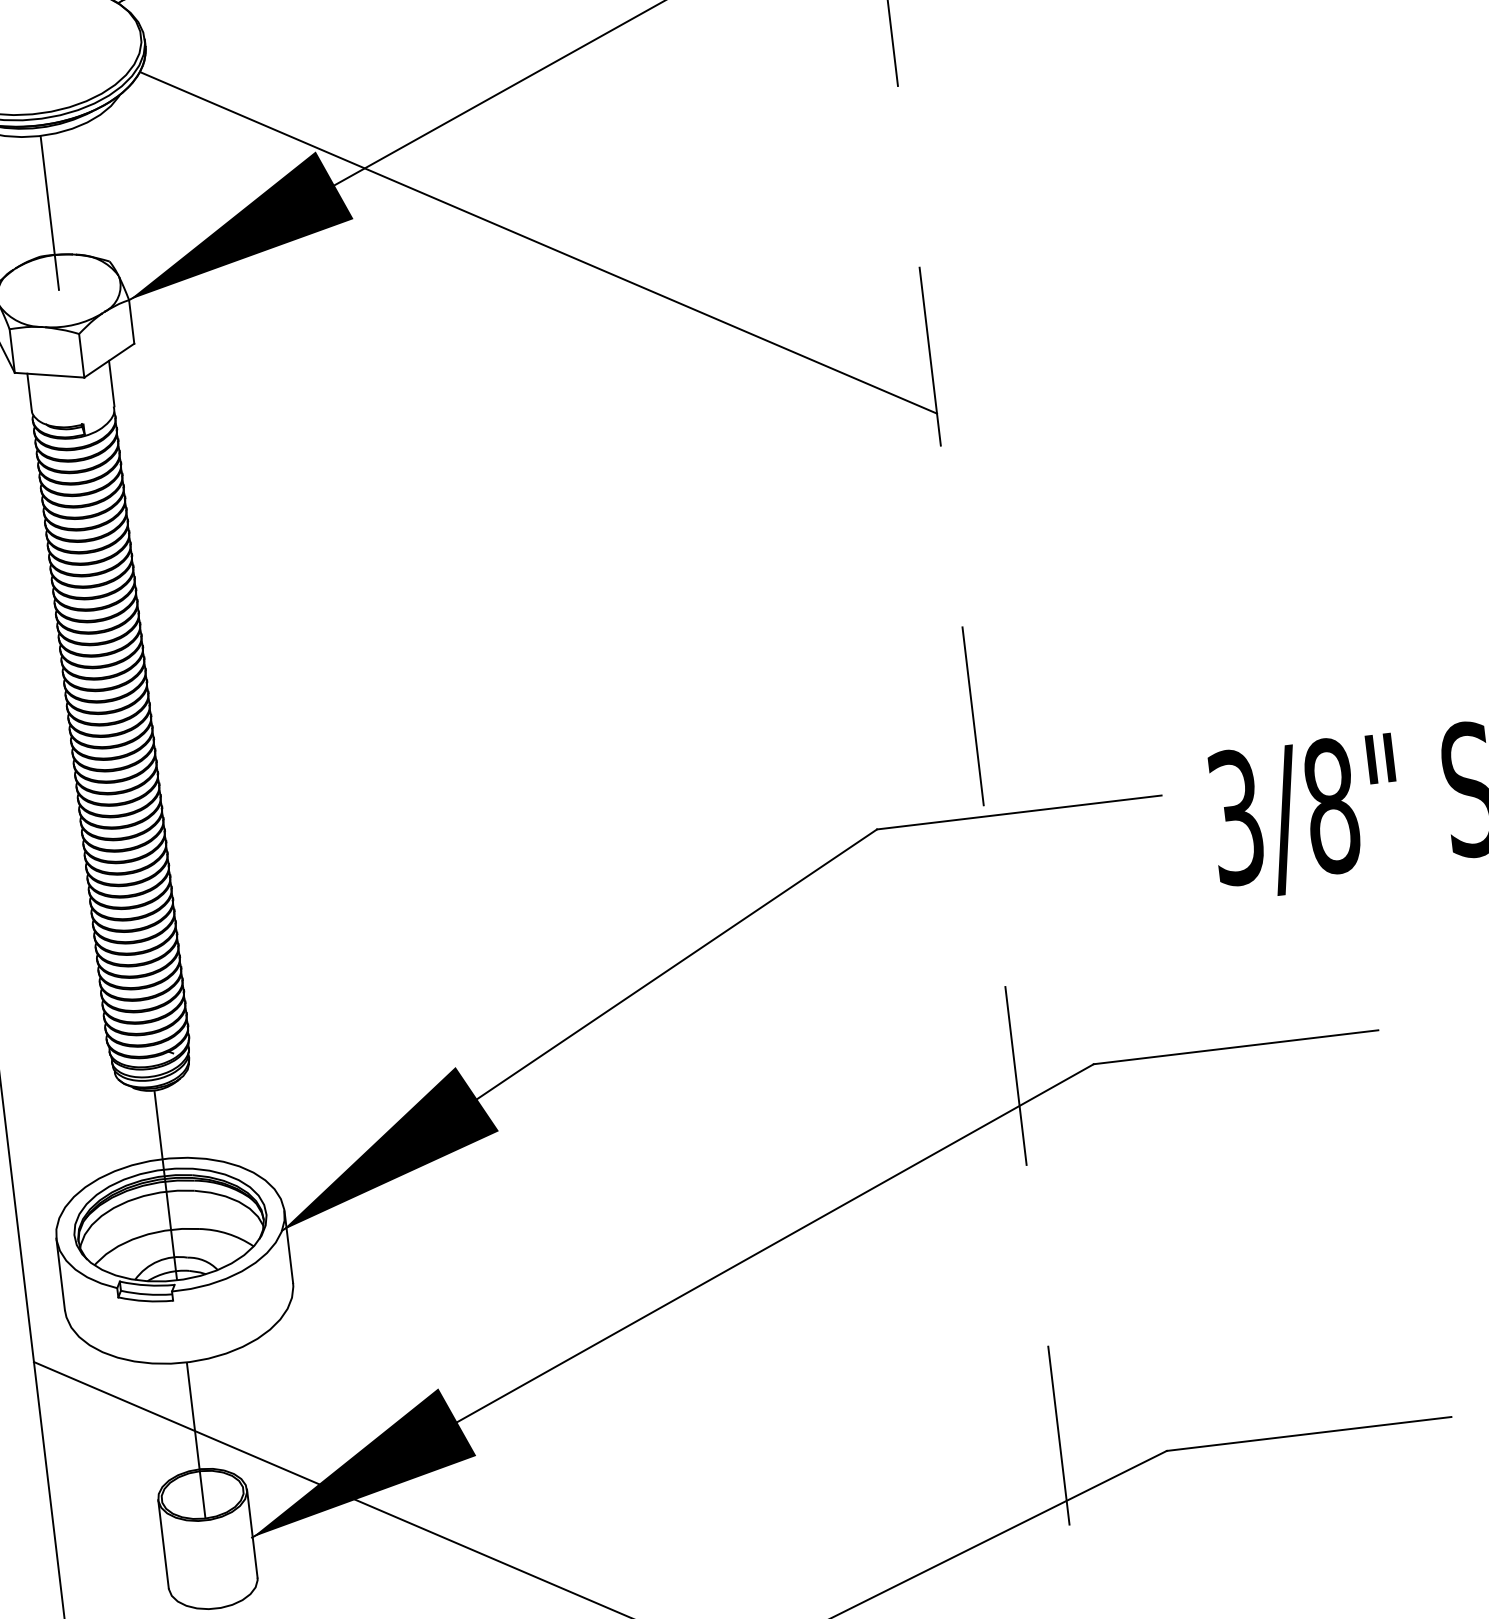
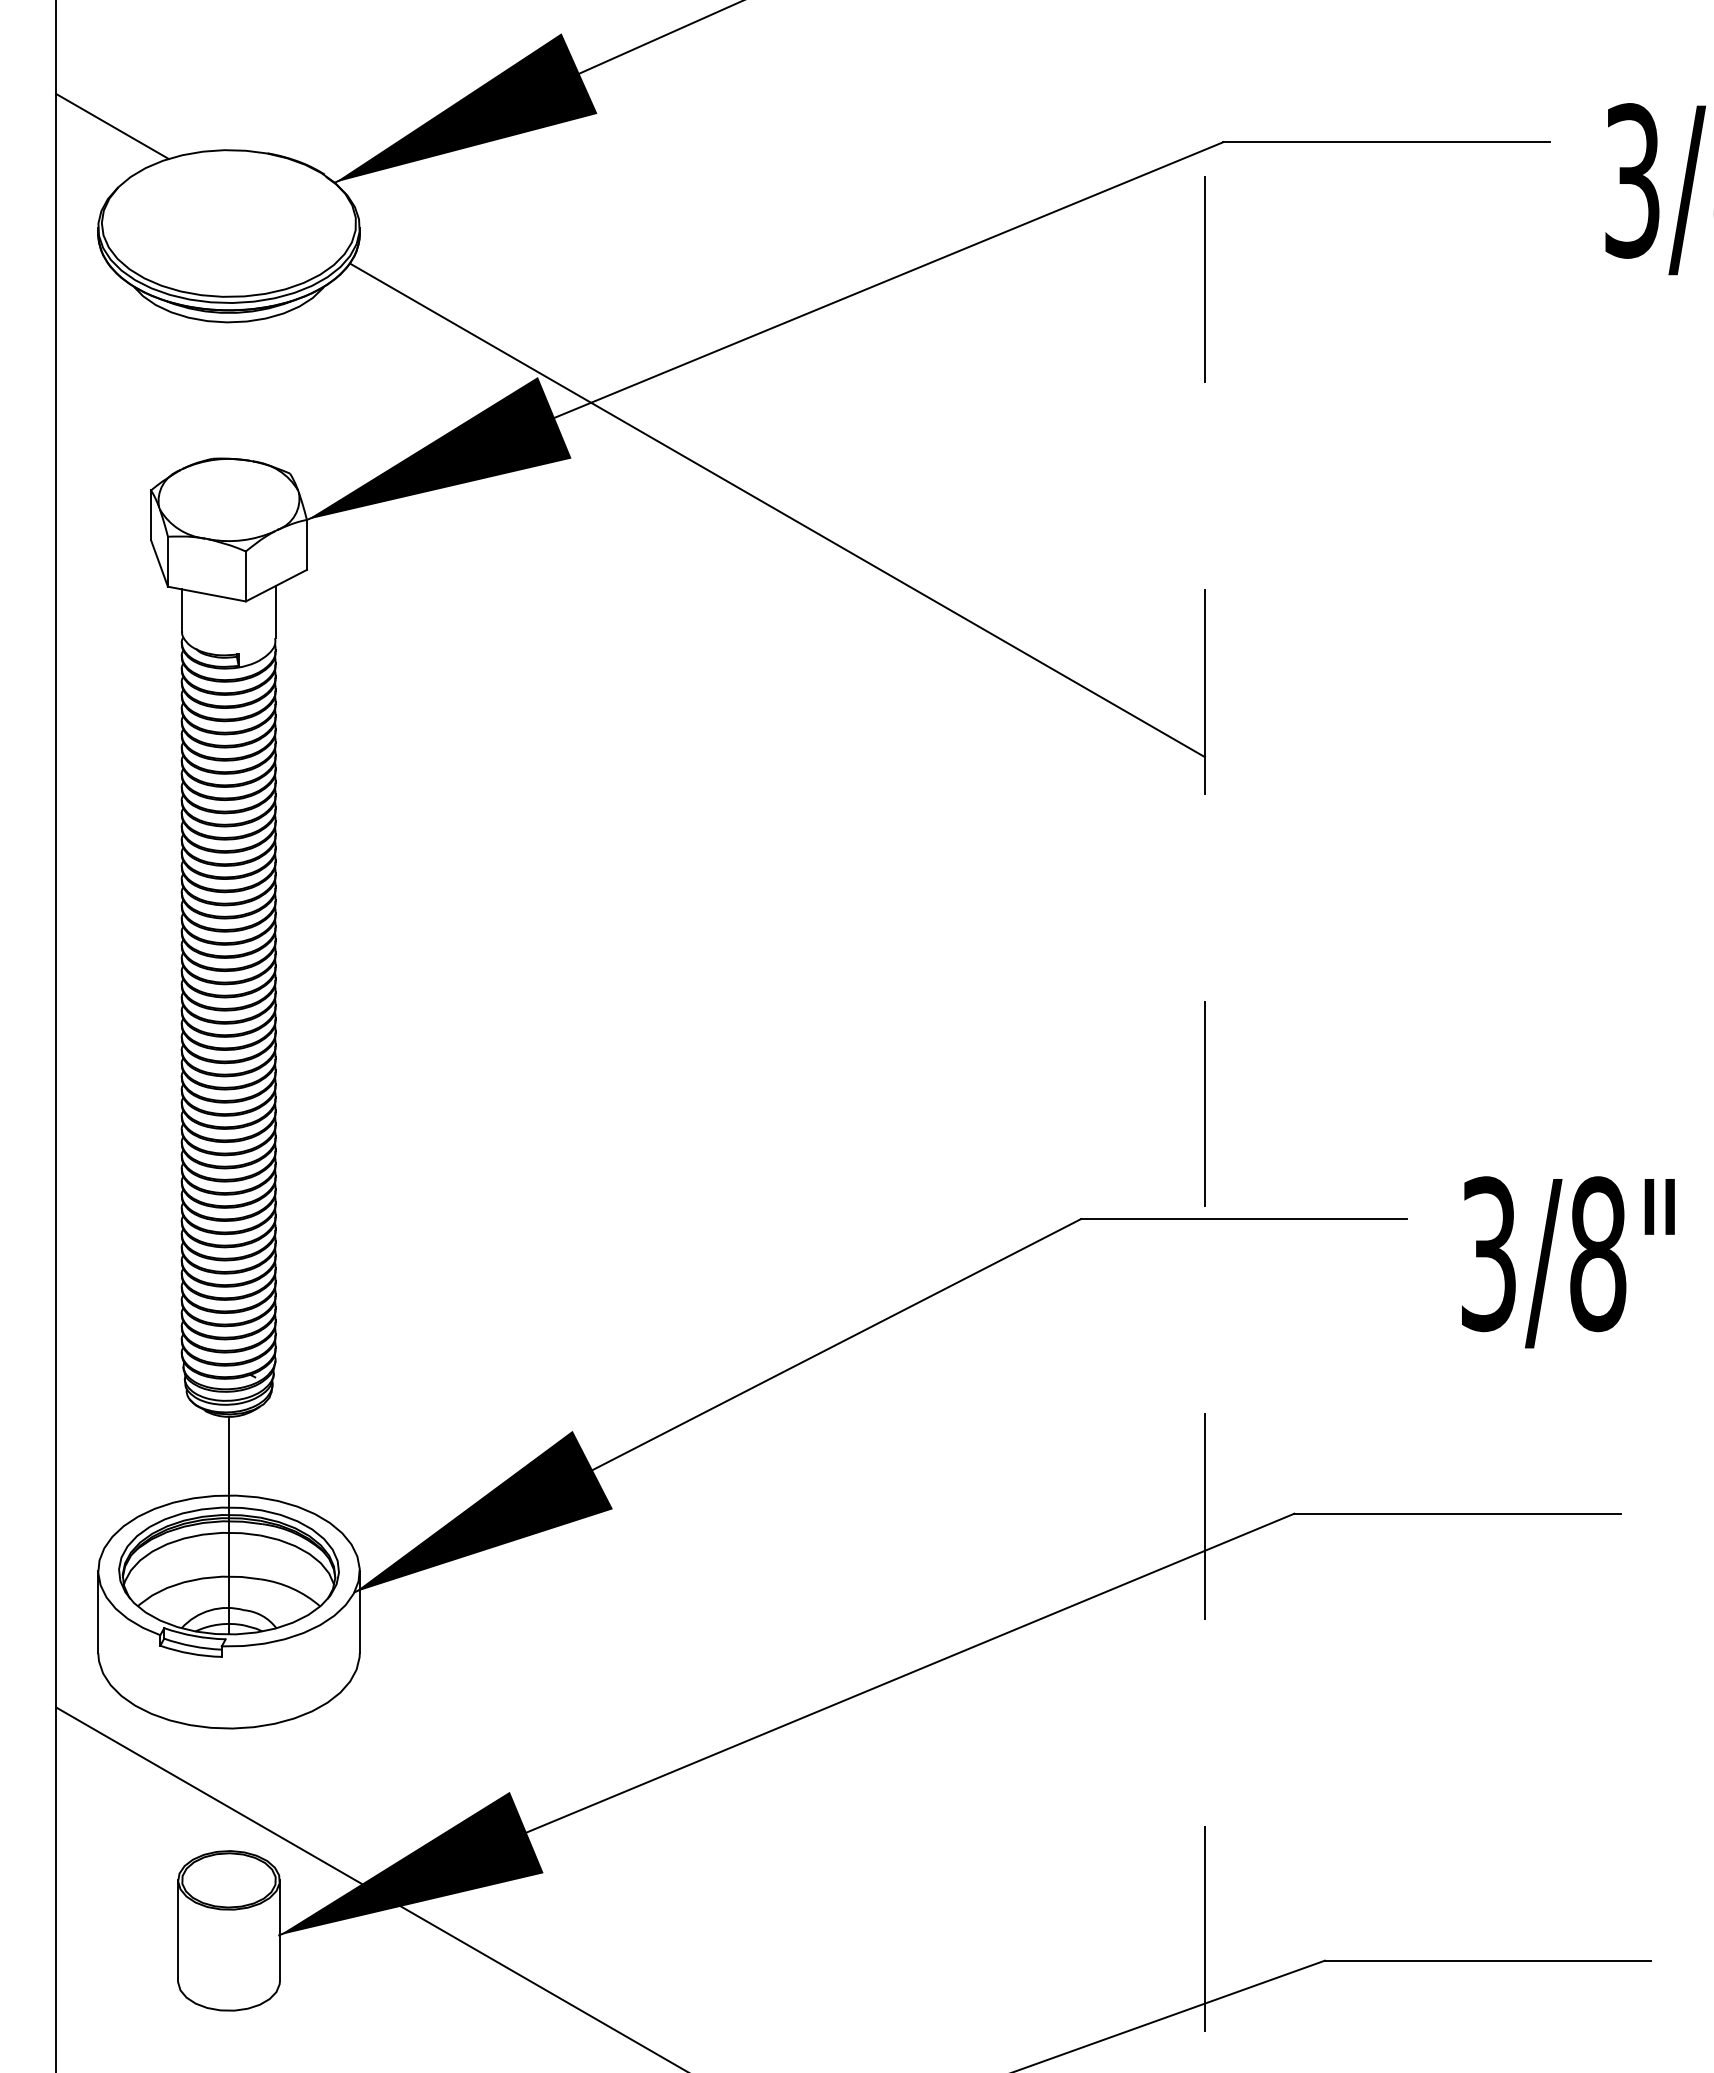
line: (50, 213) -> (229, 411), removed
line: (196, 1439) -> (229, 1817), removed

